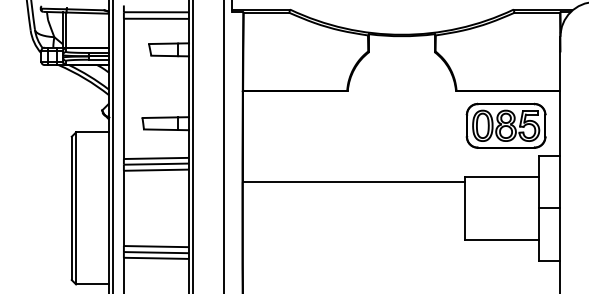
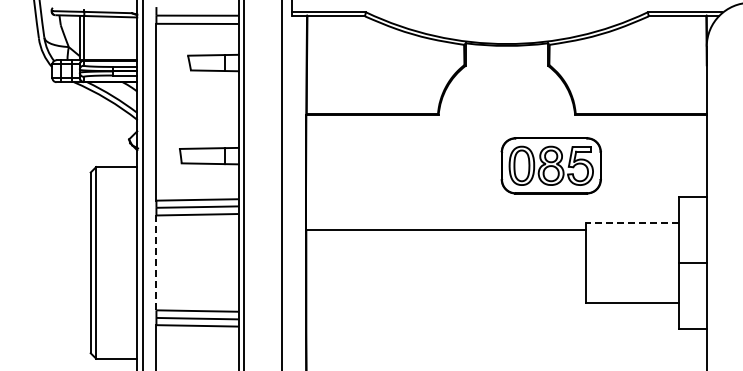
part: (505, 125) -> (550, 165), moved
line: (501, 177) -> (632, 223), solid -> dashed
line: (123, 208) -> (156, 263), solid -> dashed

